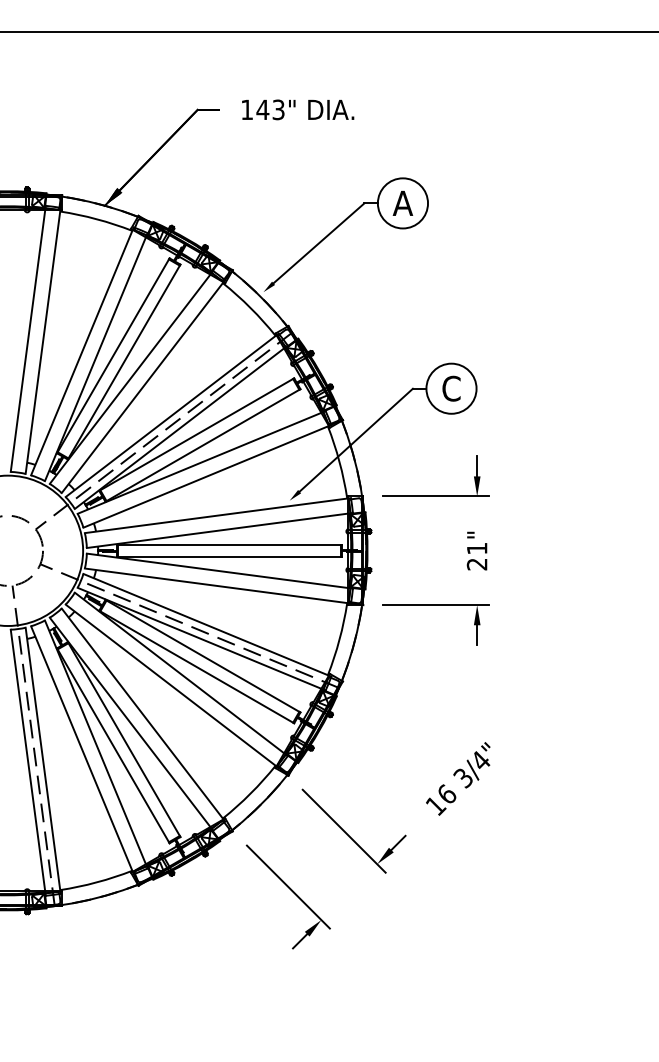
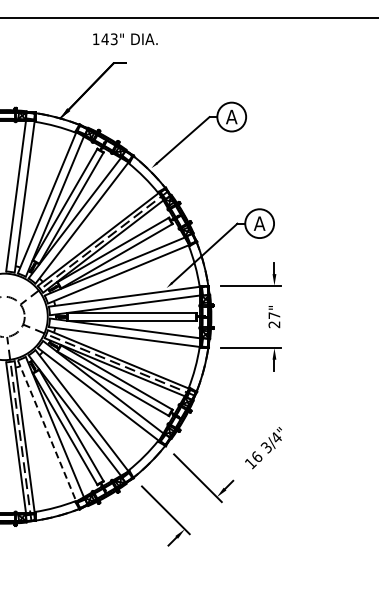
text: (298, 110) -> (125, 39), moved
text: (451, 388) -> (259, 223), C -> A
text: (477, 548) -> (274, 315), 21" -> 27"
line: (82, 751) -> (47, 432), solid -> dashed

